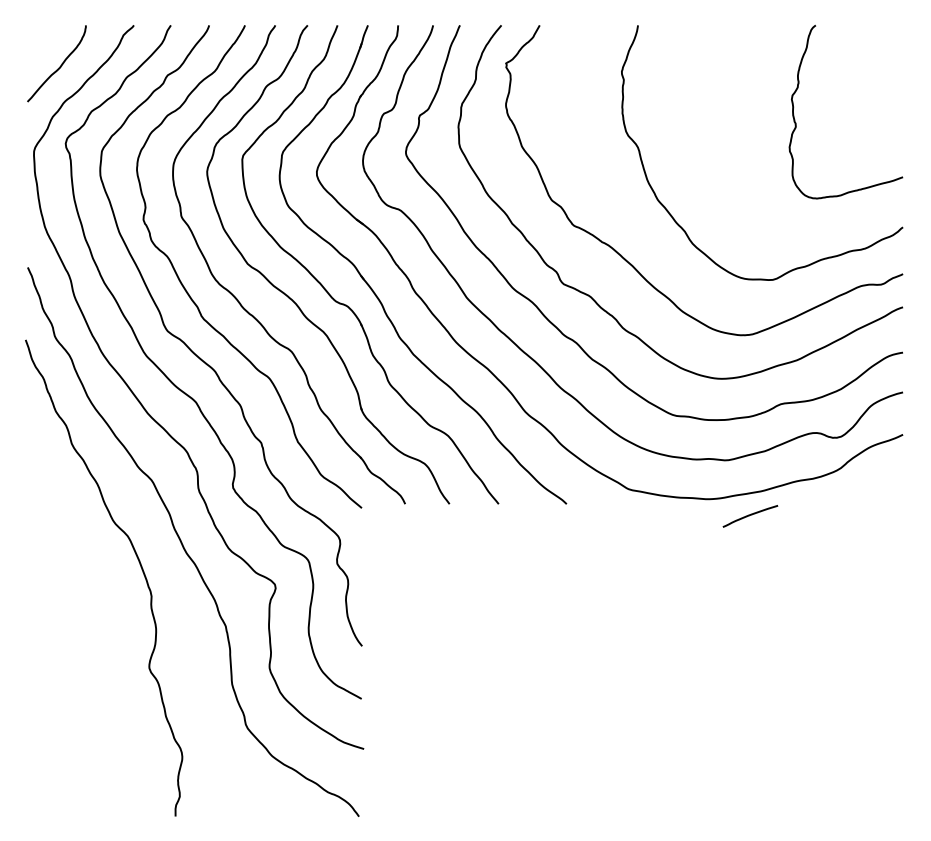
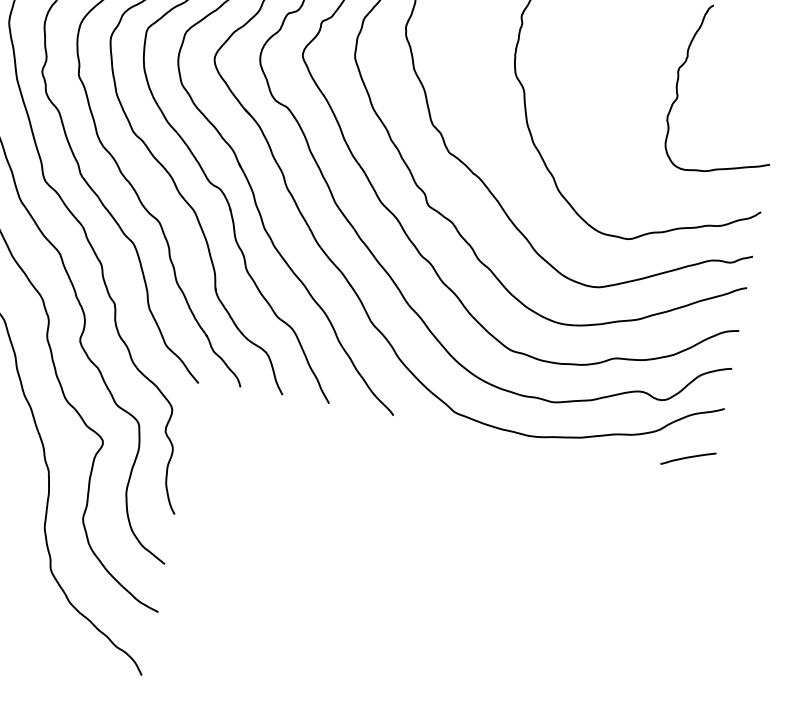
curve: (750, 515) -> (688, 457), moved

